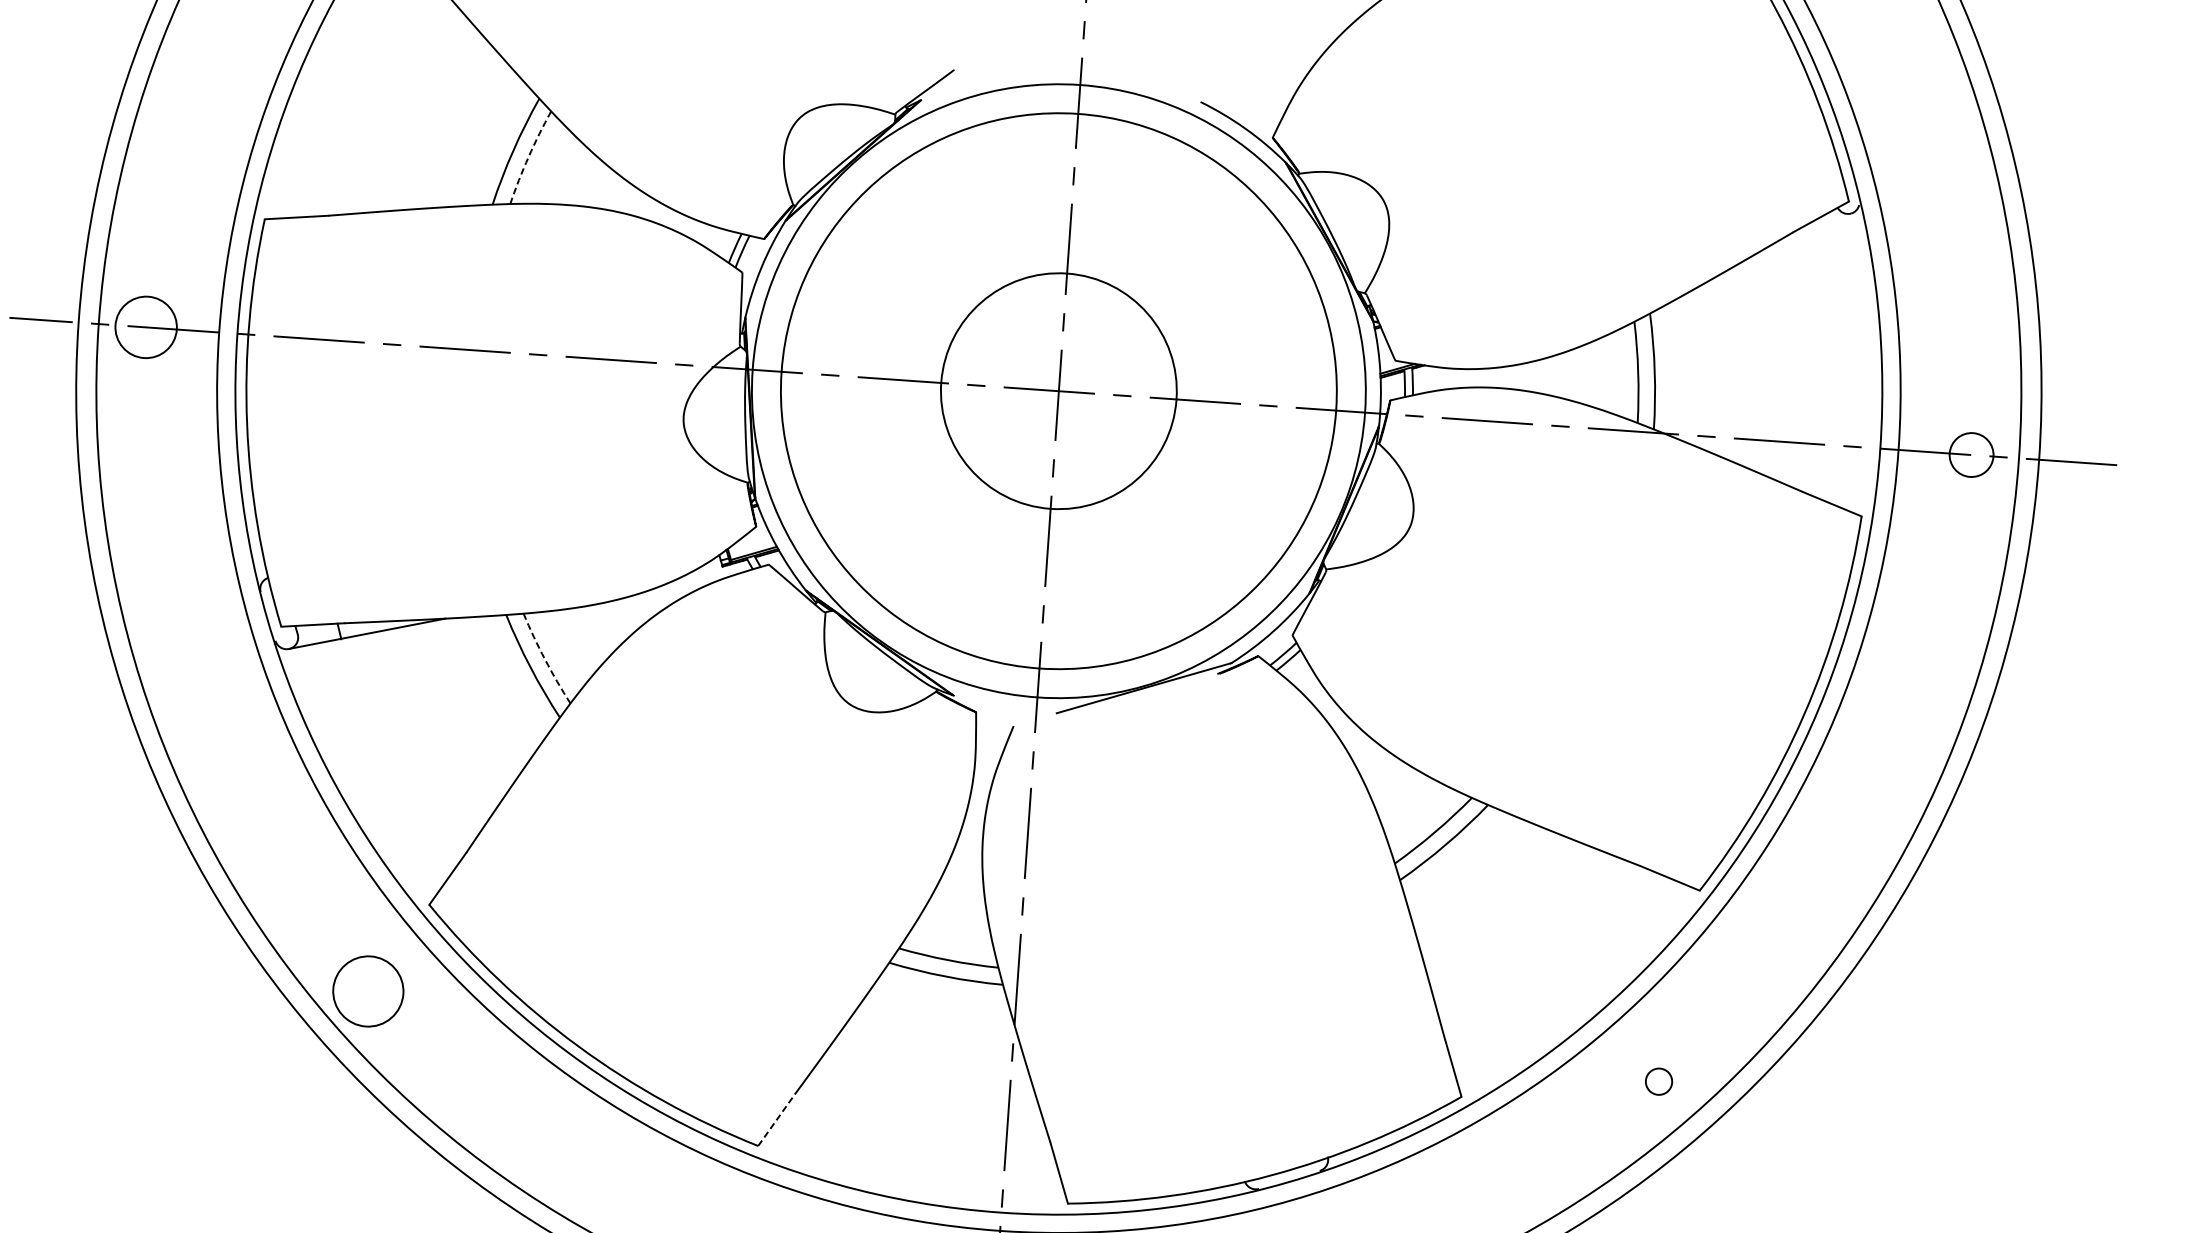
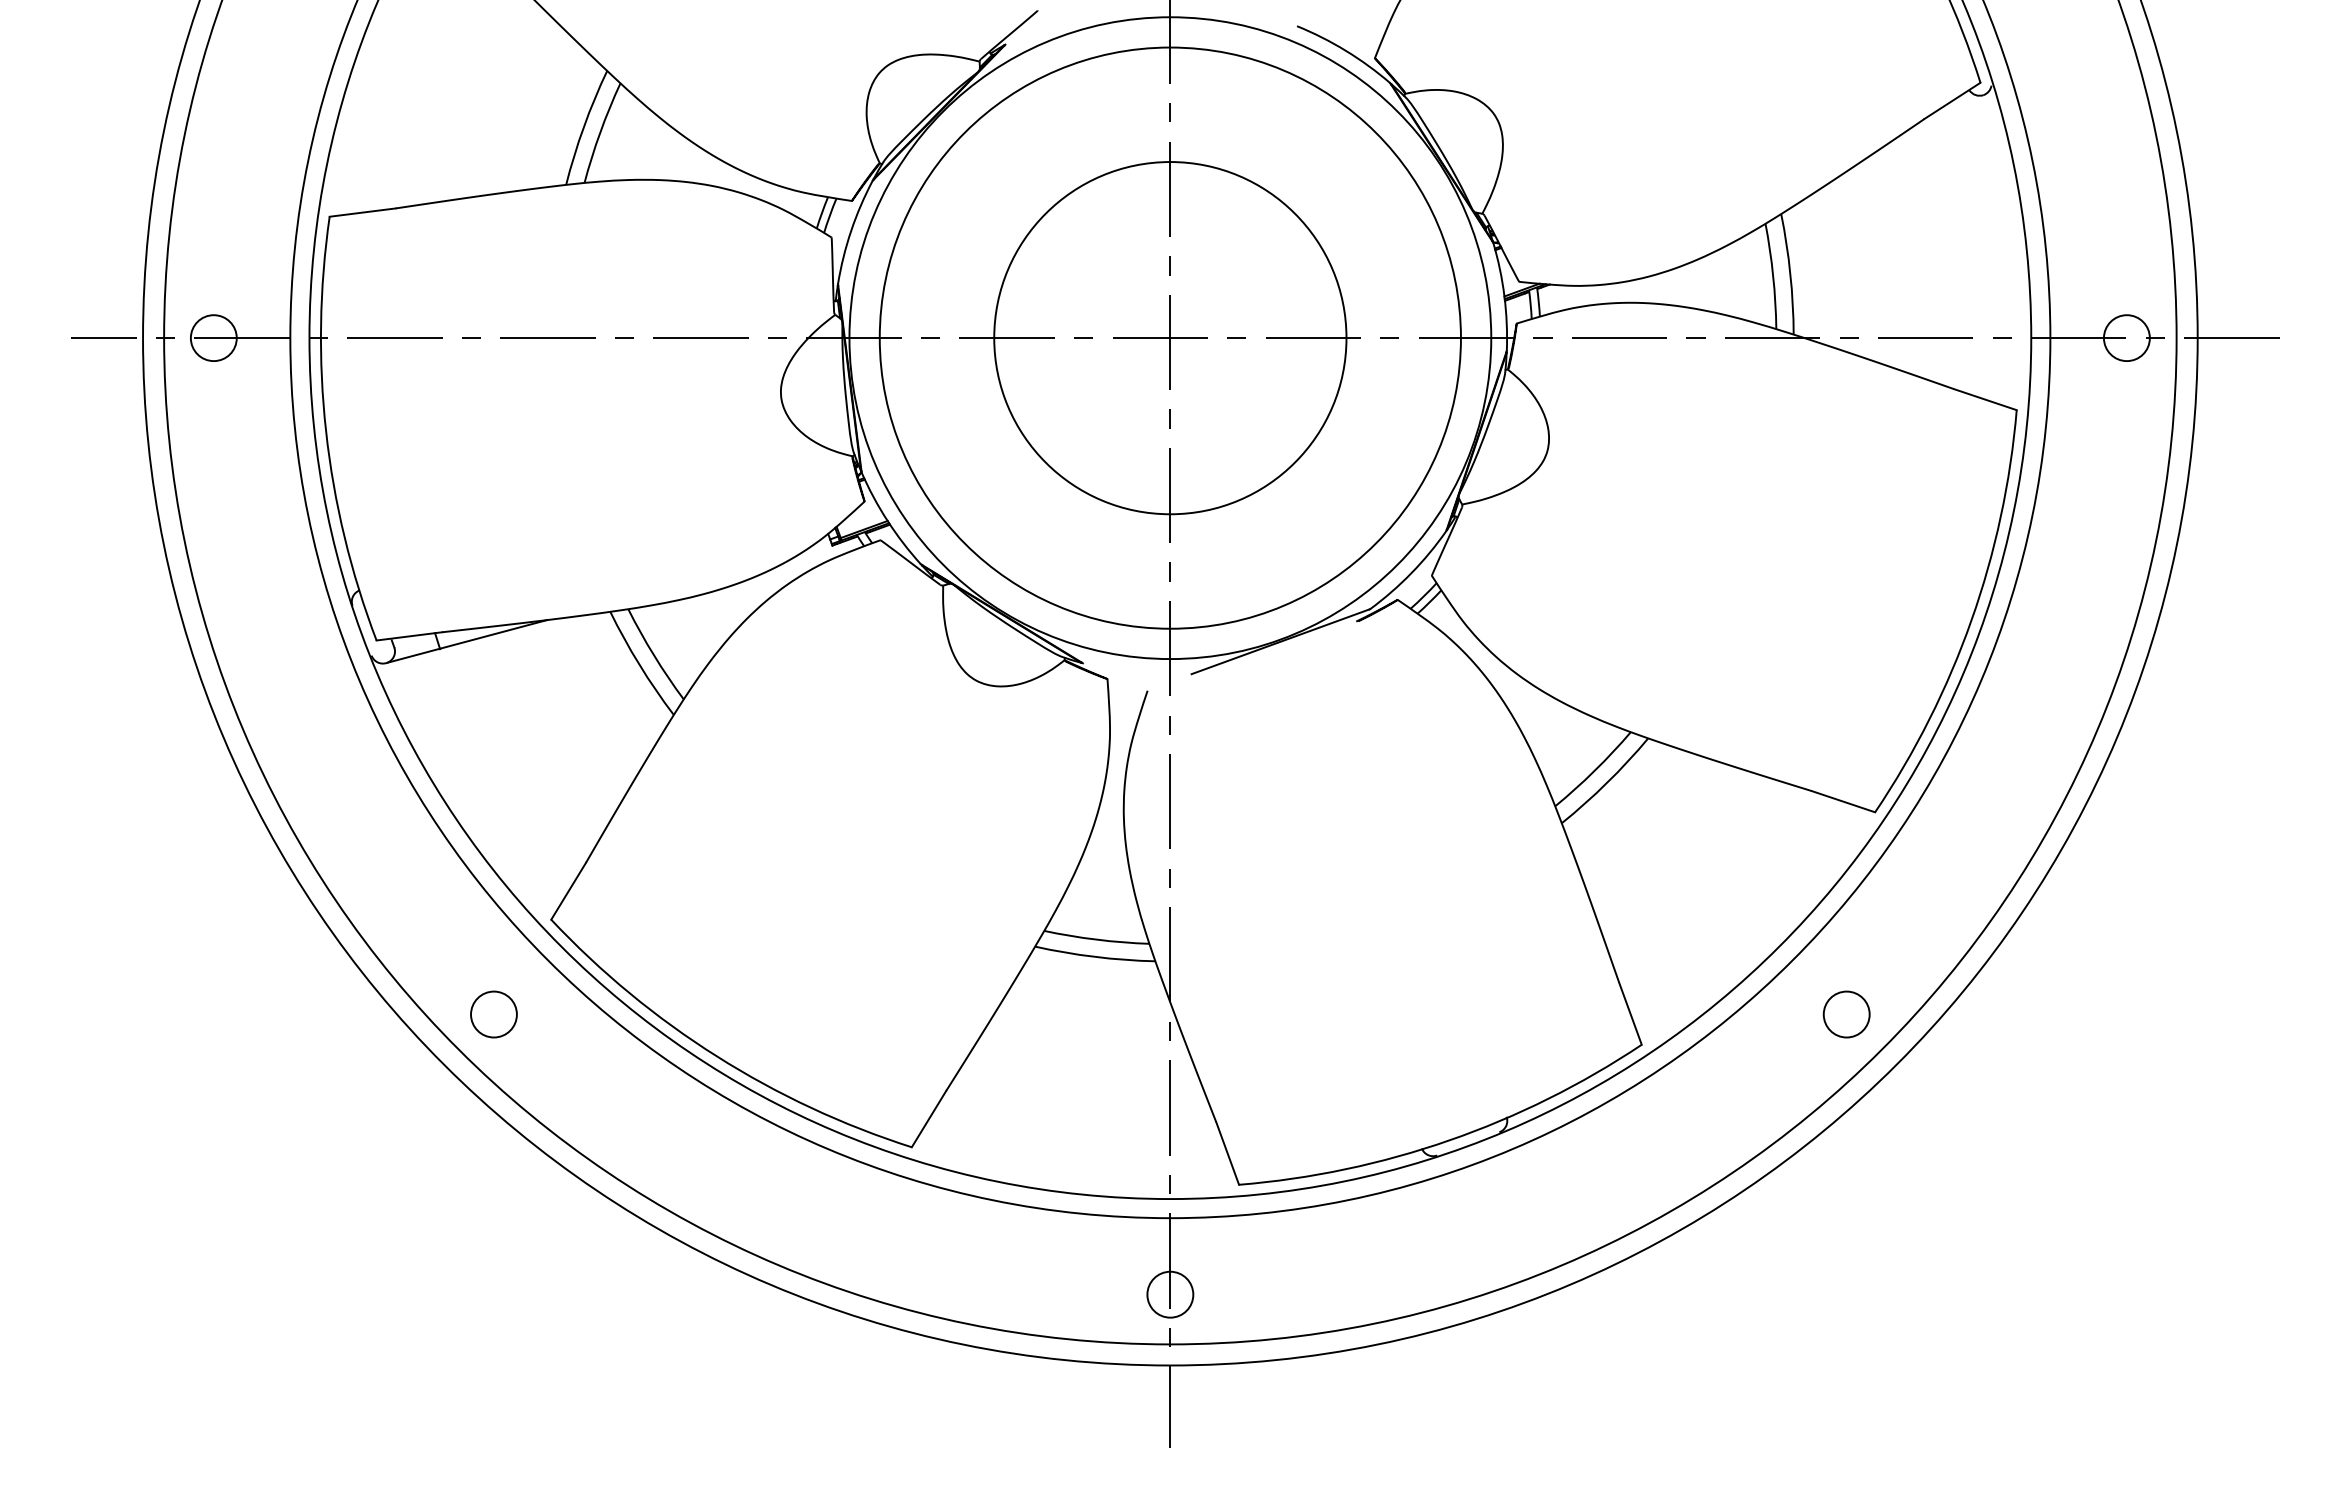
arc: (528, 156) -> (600, 132), dashed -> solid
circle: (145, 327) -> (213, 338), size x0.71
circle: (1058, 391) -> (1170, 338), size x1.43
arc: (545, 659) -> (654, 655), dashed -> solid
circle: (367, 991) -> (493, 1014), size x0.62
circle: (1658, 1081) -> (1846, 1014), size x1.67
line: (776, 1119) -> (929, 1118), dashed -> solid

